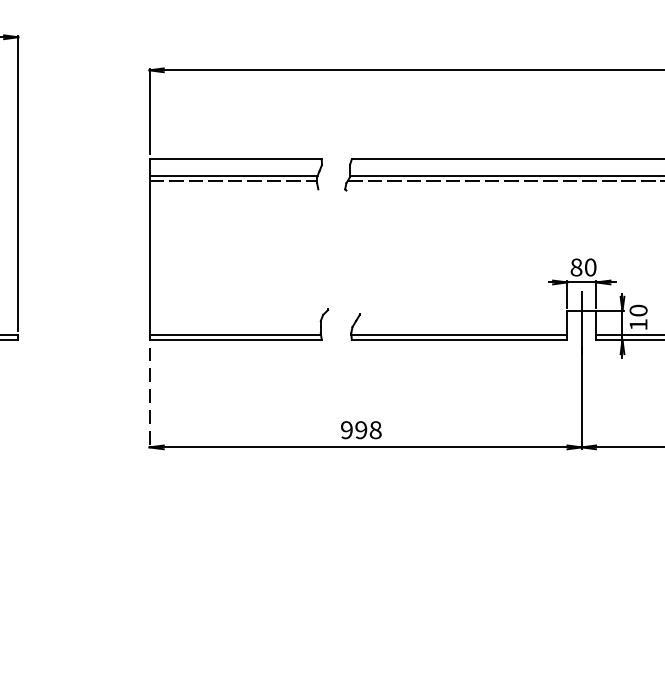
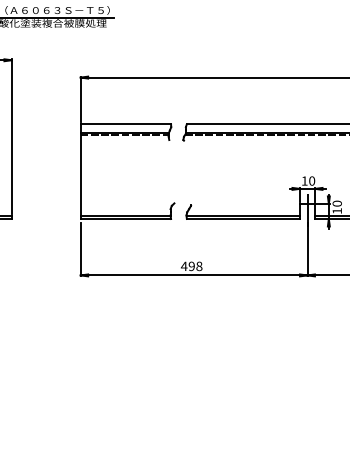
text: (576, 266) -> (304, 180), 80 -> 10
line: (149, 397) -> (80, 249), dashed -> solid
text: (347, 430) -> (184, 266), 998 -> 498

